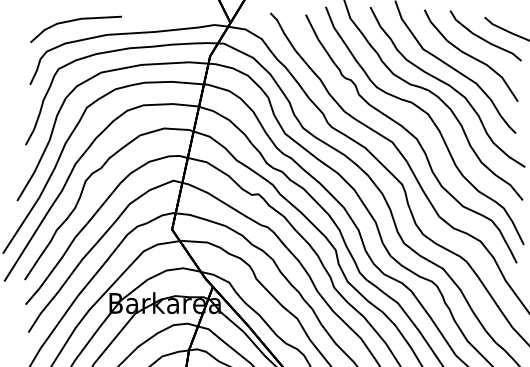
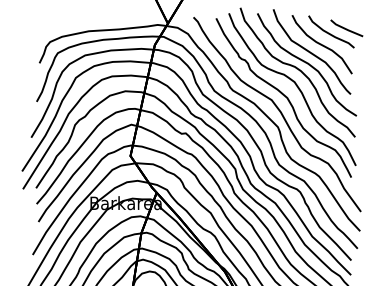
line: (72, 22) -> (66, 23), removed

